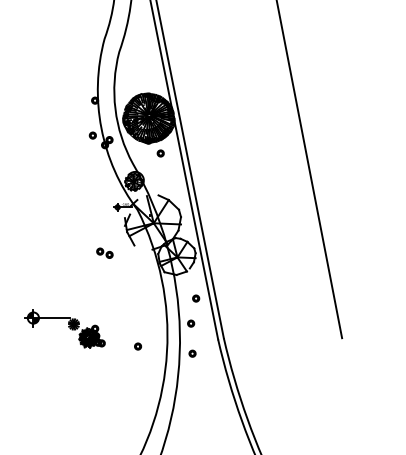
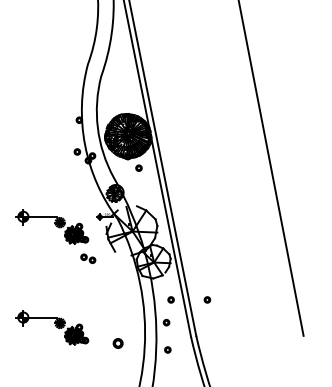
part: (64, 217) -> (51, 226), added
part: (236, 298) -> (207, 299), added
part: (138, 346) -> (118, 343), size x1.6

